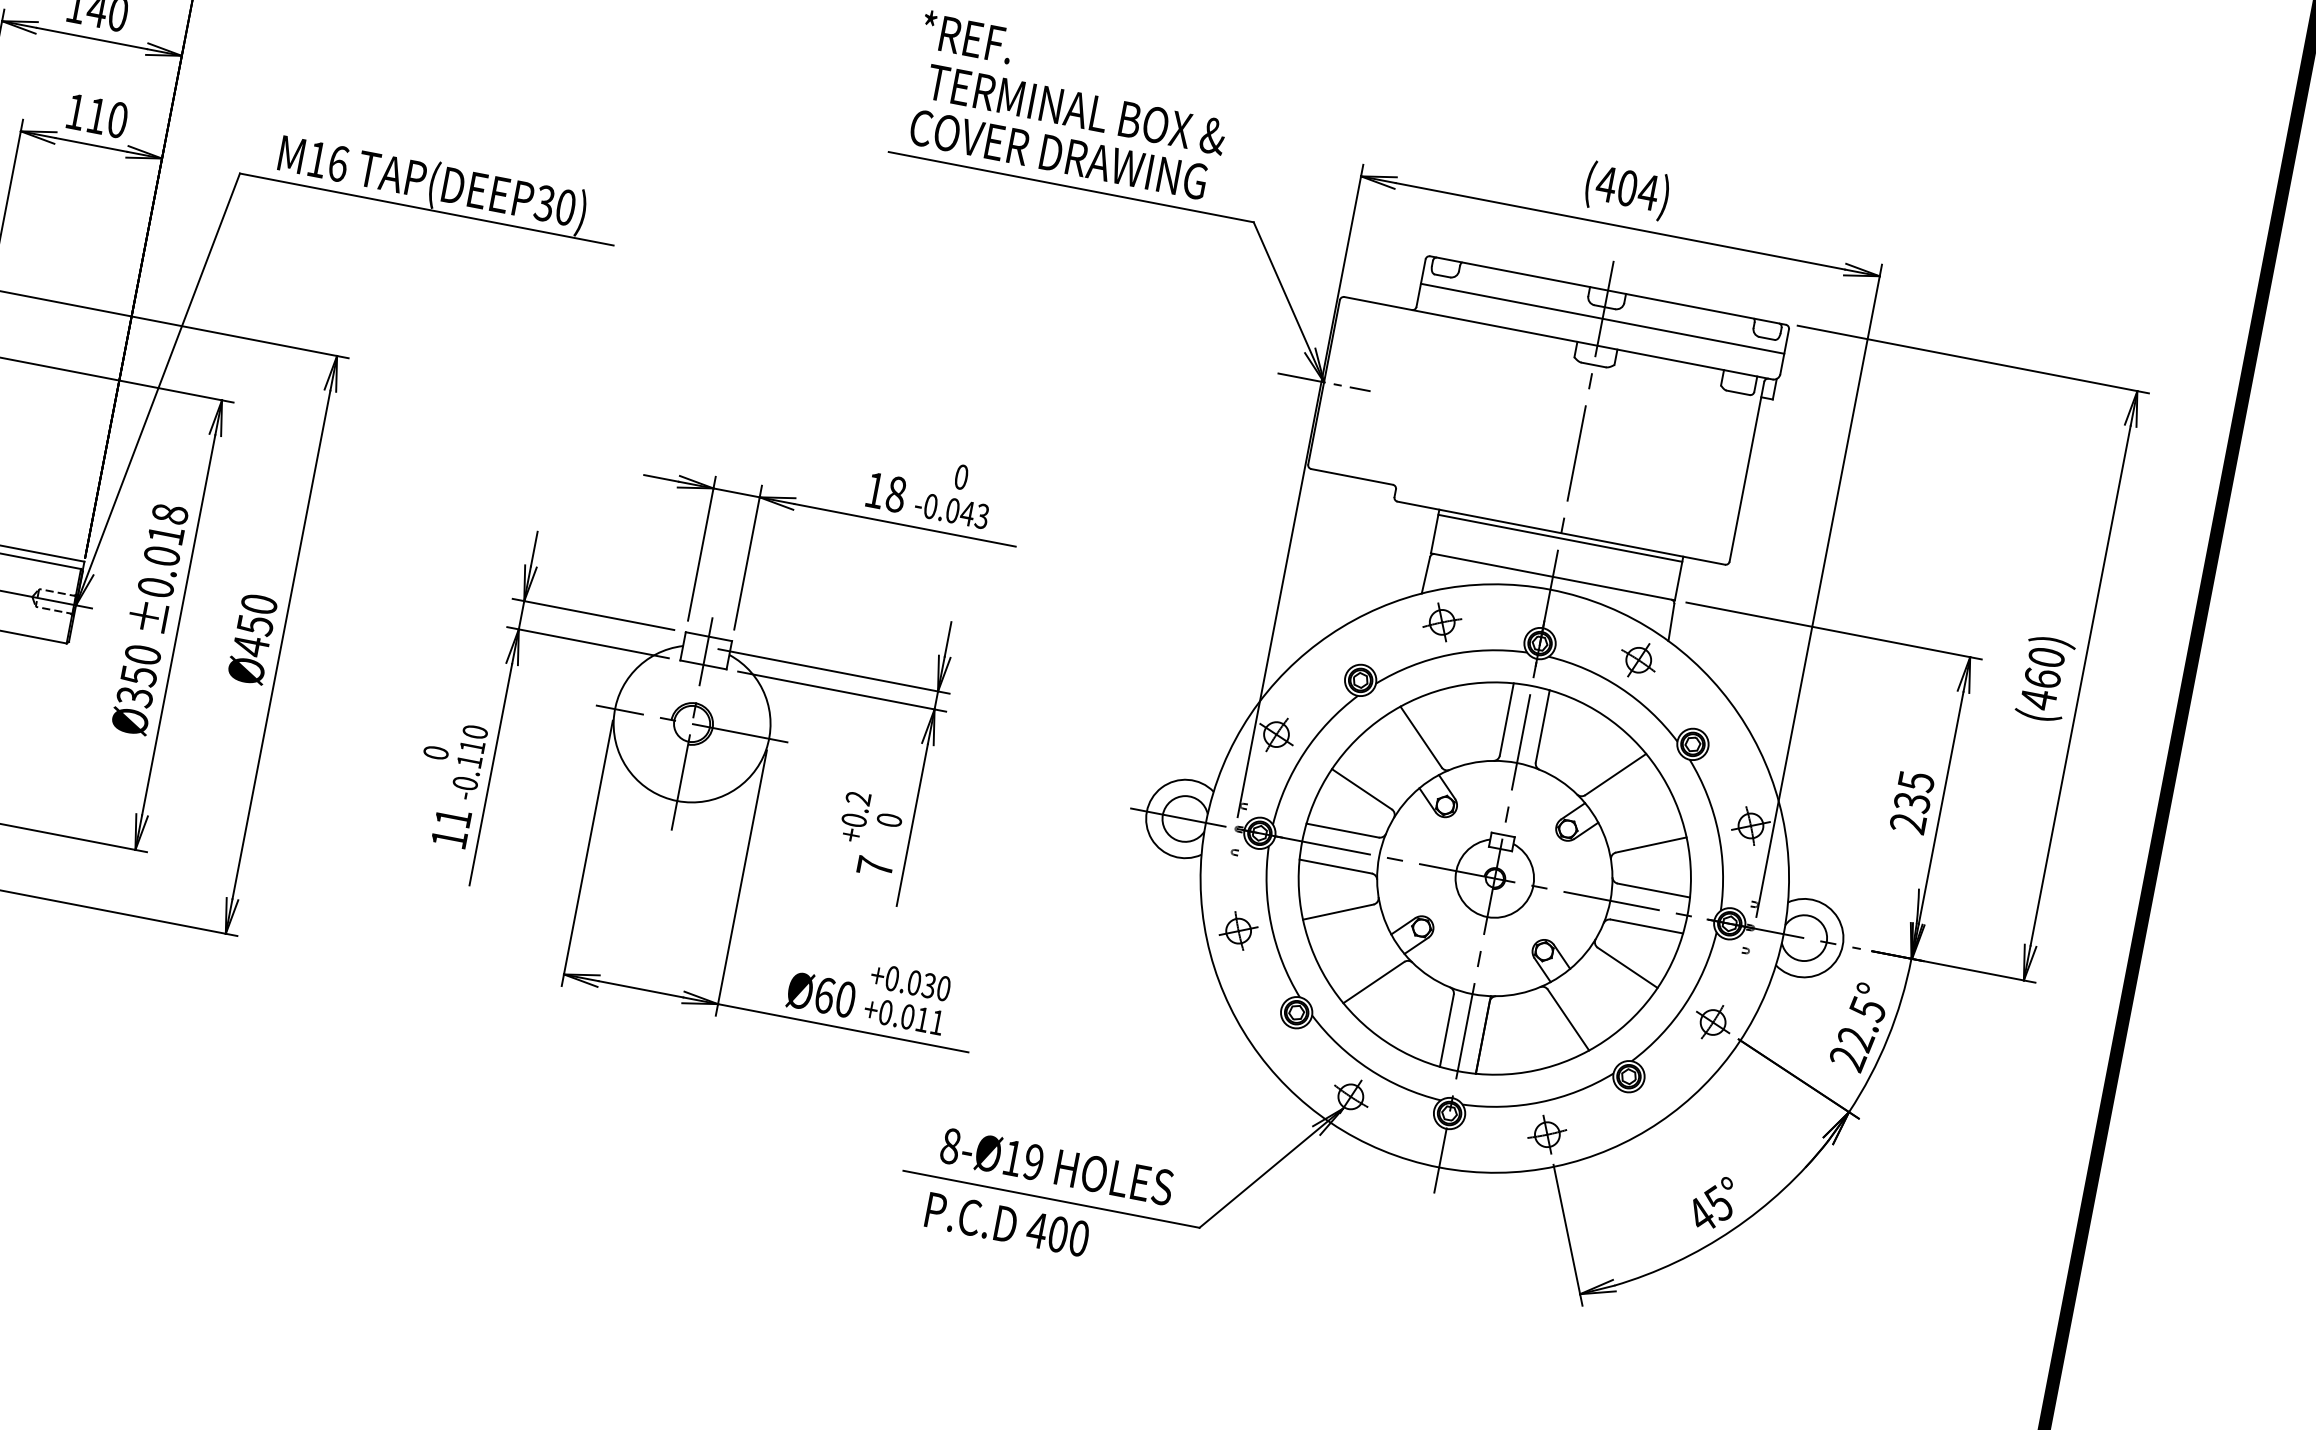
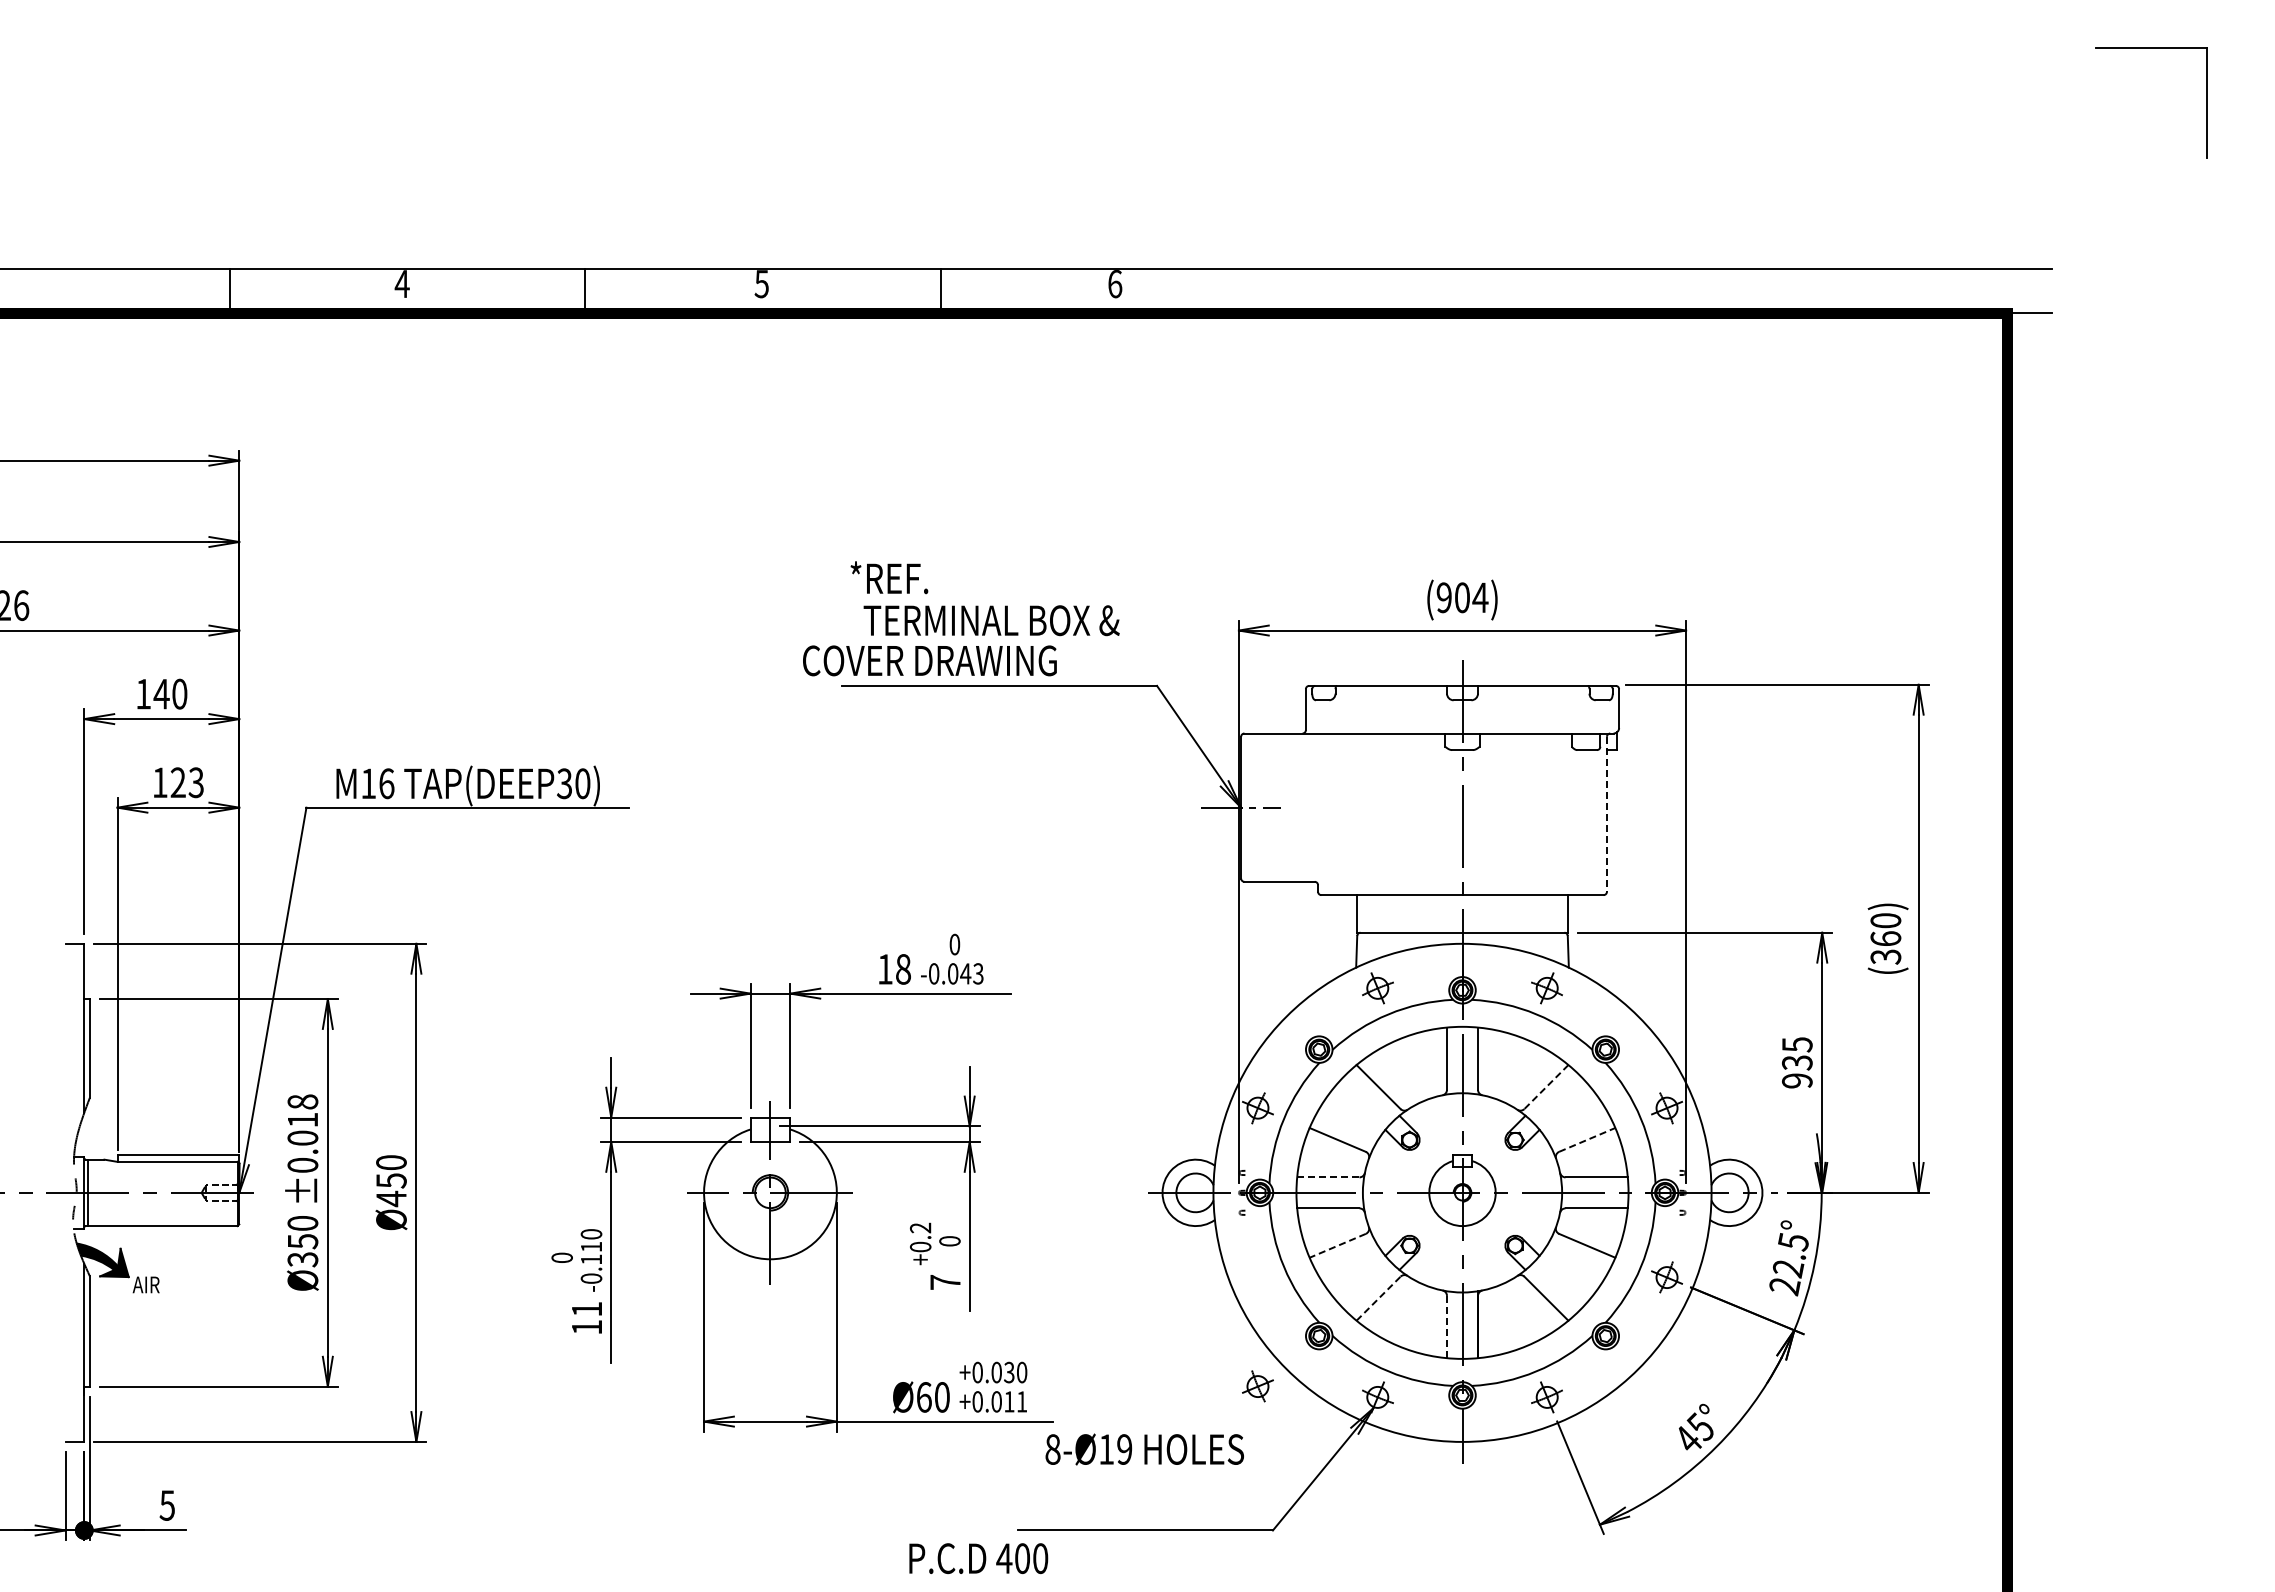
text: (106, 117) -> (186, 782), 110 -> 123
text: (1058, 154) -> (929, 660), moved
text: (1606, 183) -> (1444, 597), (404) -> (904)
line: (1602, 319) -> (1462, 710), removed
line: (1746, 471) -> (1606, 814), solid -> dashed
line: (1560, 538) -> (1462, 899), removed
text: (2038, 698) -> (1885, 956), (460) -> (360)
line: (1615, 775) -> (1546, 1087), solid -> dashed
text: (1908, 823) -> (1797, 1080), 235 -> 935
line: (1342, 830) -> (1328, 1177), solid -> dashed
line: (1651, 844) -> (1587, 1139), solid -> dashed
line: (1338, 911) -> (1337, 1245), solid -> dashed
part: (1238, 930) -> (1257, 1386), moved
line: (1373, 982) -> (1378, 1298), solid -> dashed
line: (1447, 1030) -> (1447, 1326), solid -> dashed
text: (1056, 1166) -> (1144, 1449), moved
text: (1007, 1224) -> (978, 1558), moved

